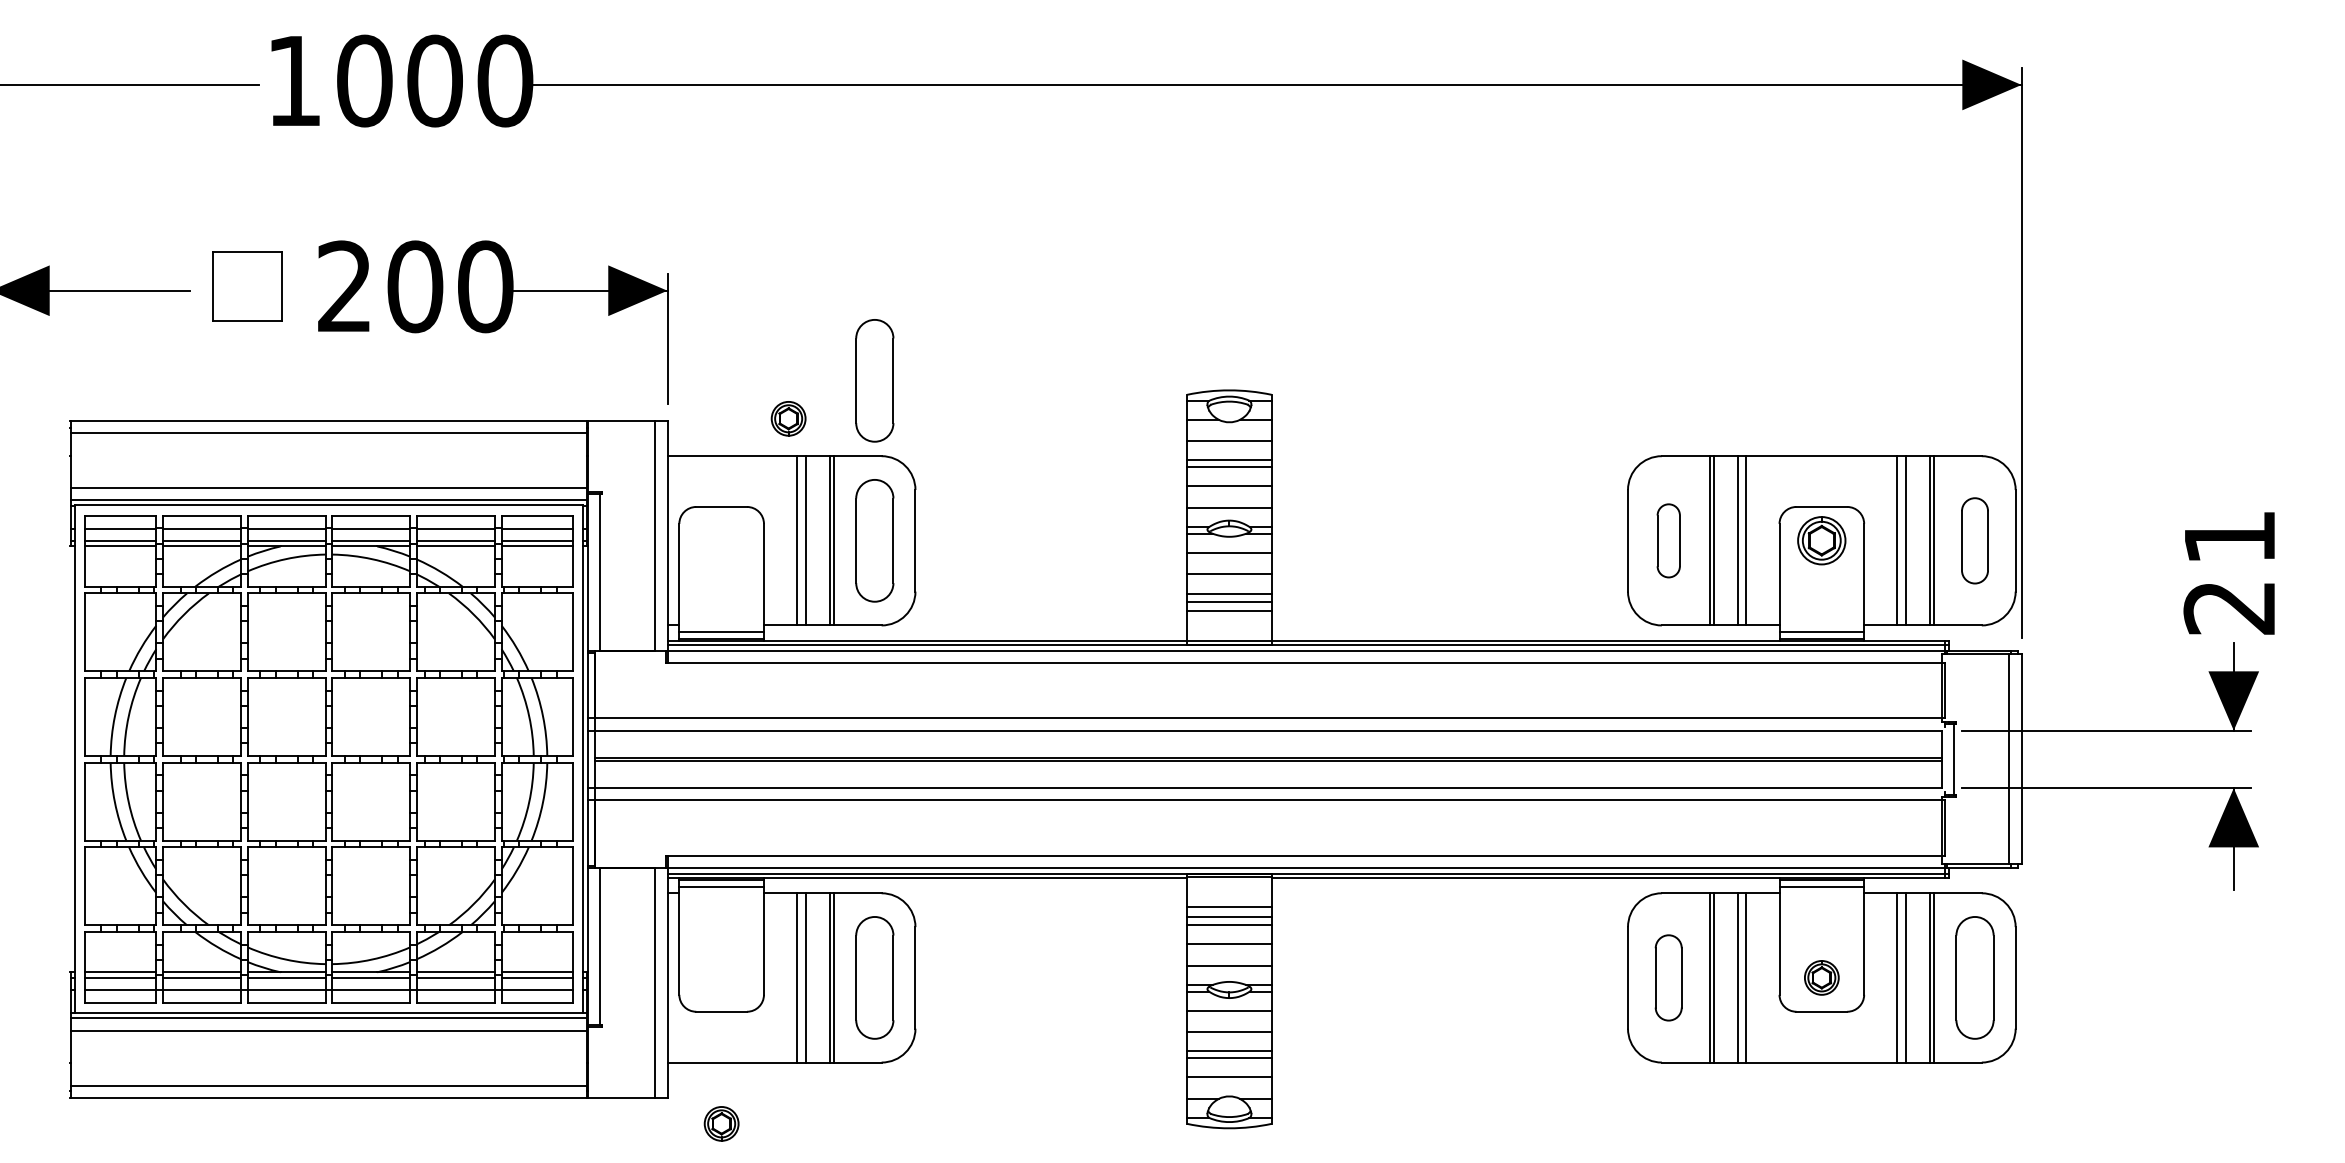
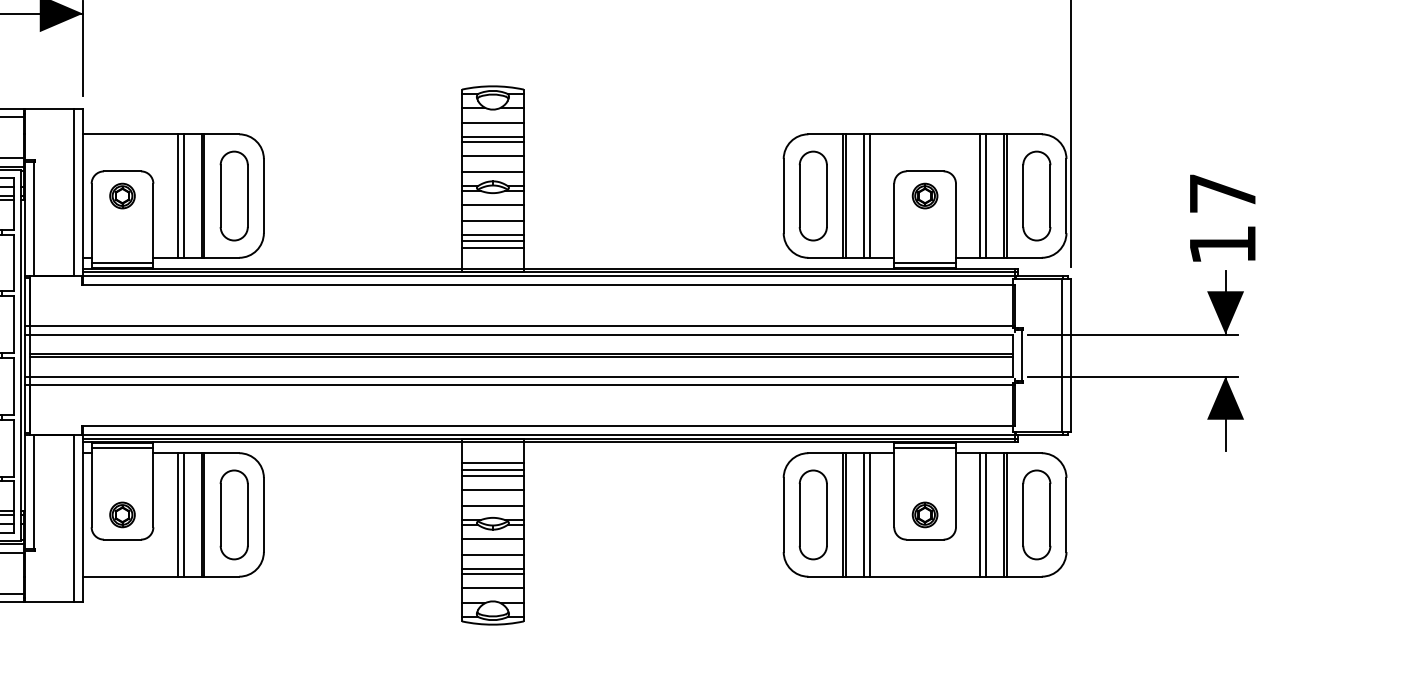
part: (874, 380) -> (234, 79), removed
part: (788, 418) -> (122, 195), moved
part: (1668, 540) -> (813, 195), size x1.67
part: (1821, 540) -> (924, 195), size x0.71
part: (1974, 540) -> (1036, 195), size x1.43
text: (2228, 572) -> (1221, 219), 21 -> 17
part: (1668, 977) -> (813, 514), size x1.43
part: (721, 1123) -> (122, 514), moved

